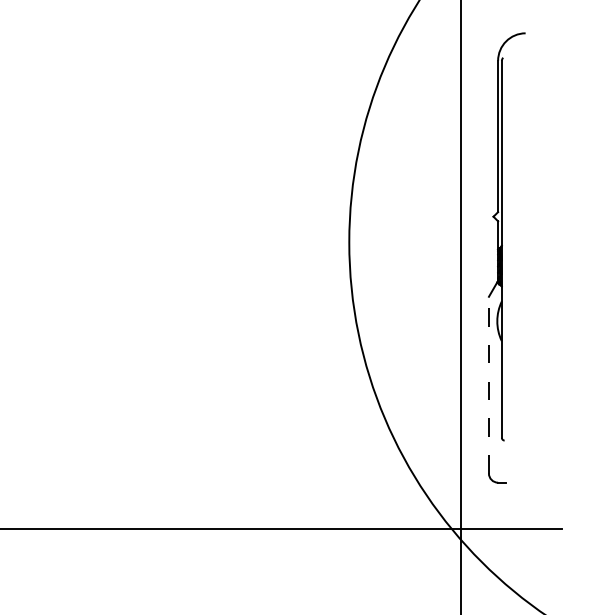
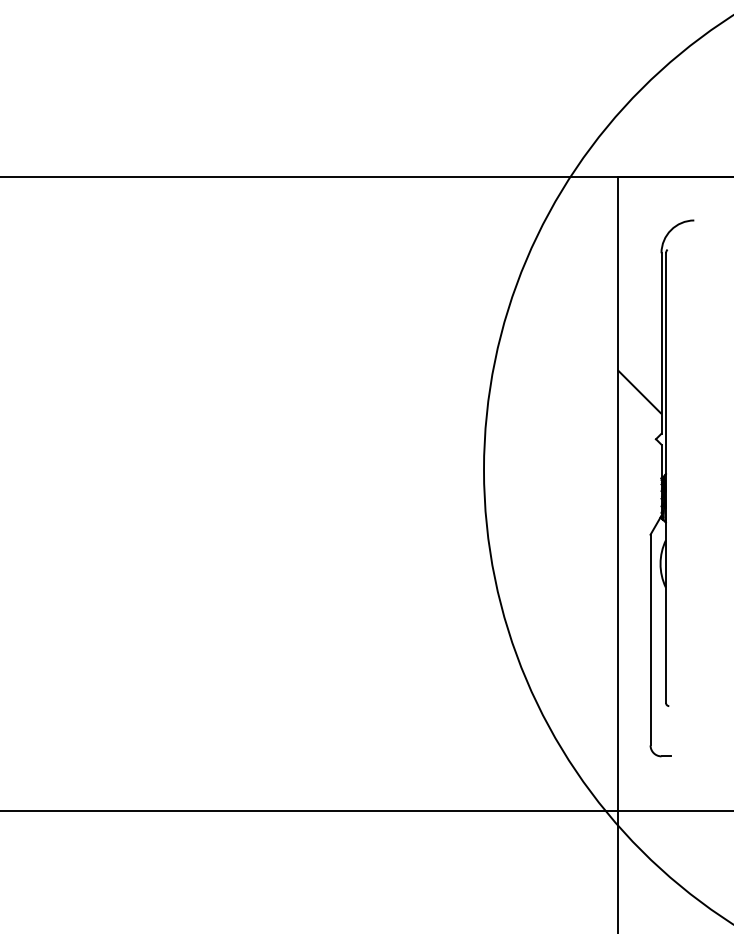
hatch: (479, 176) -> (639, 391), added
line: (488, 384) -> (650, 639), dashed -> solid

